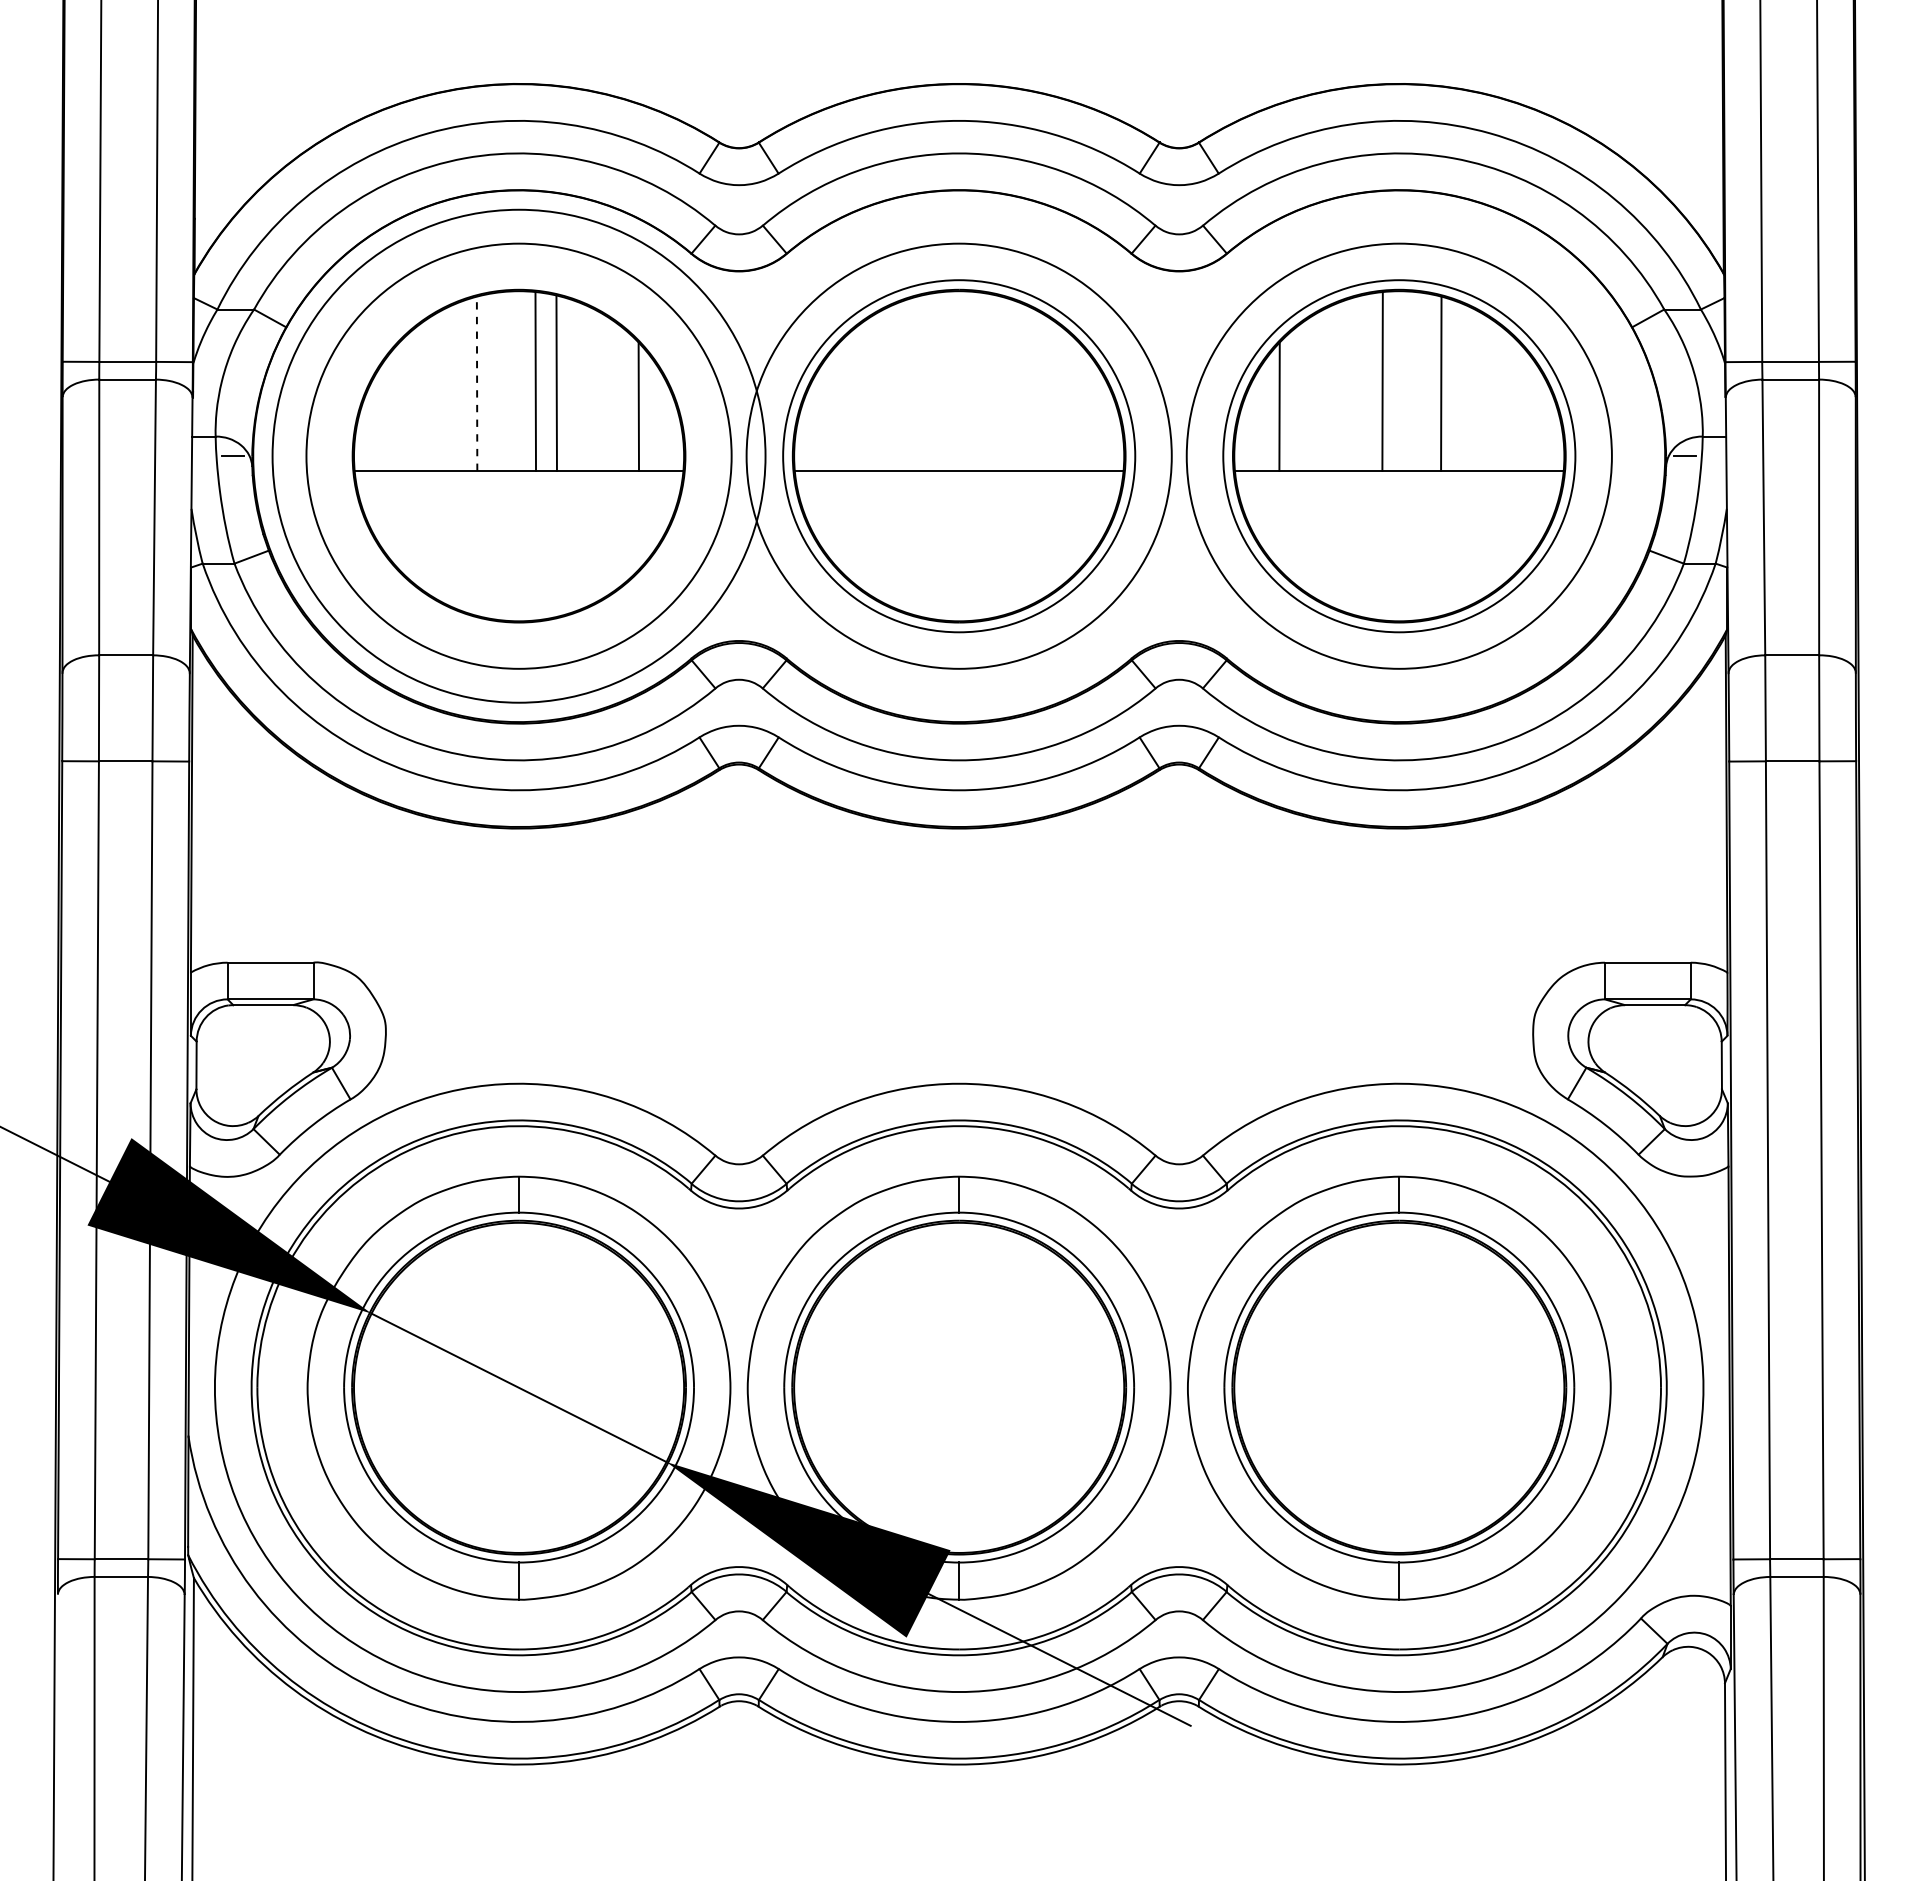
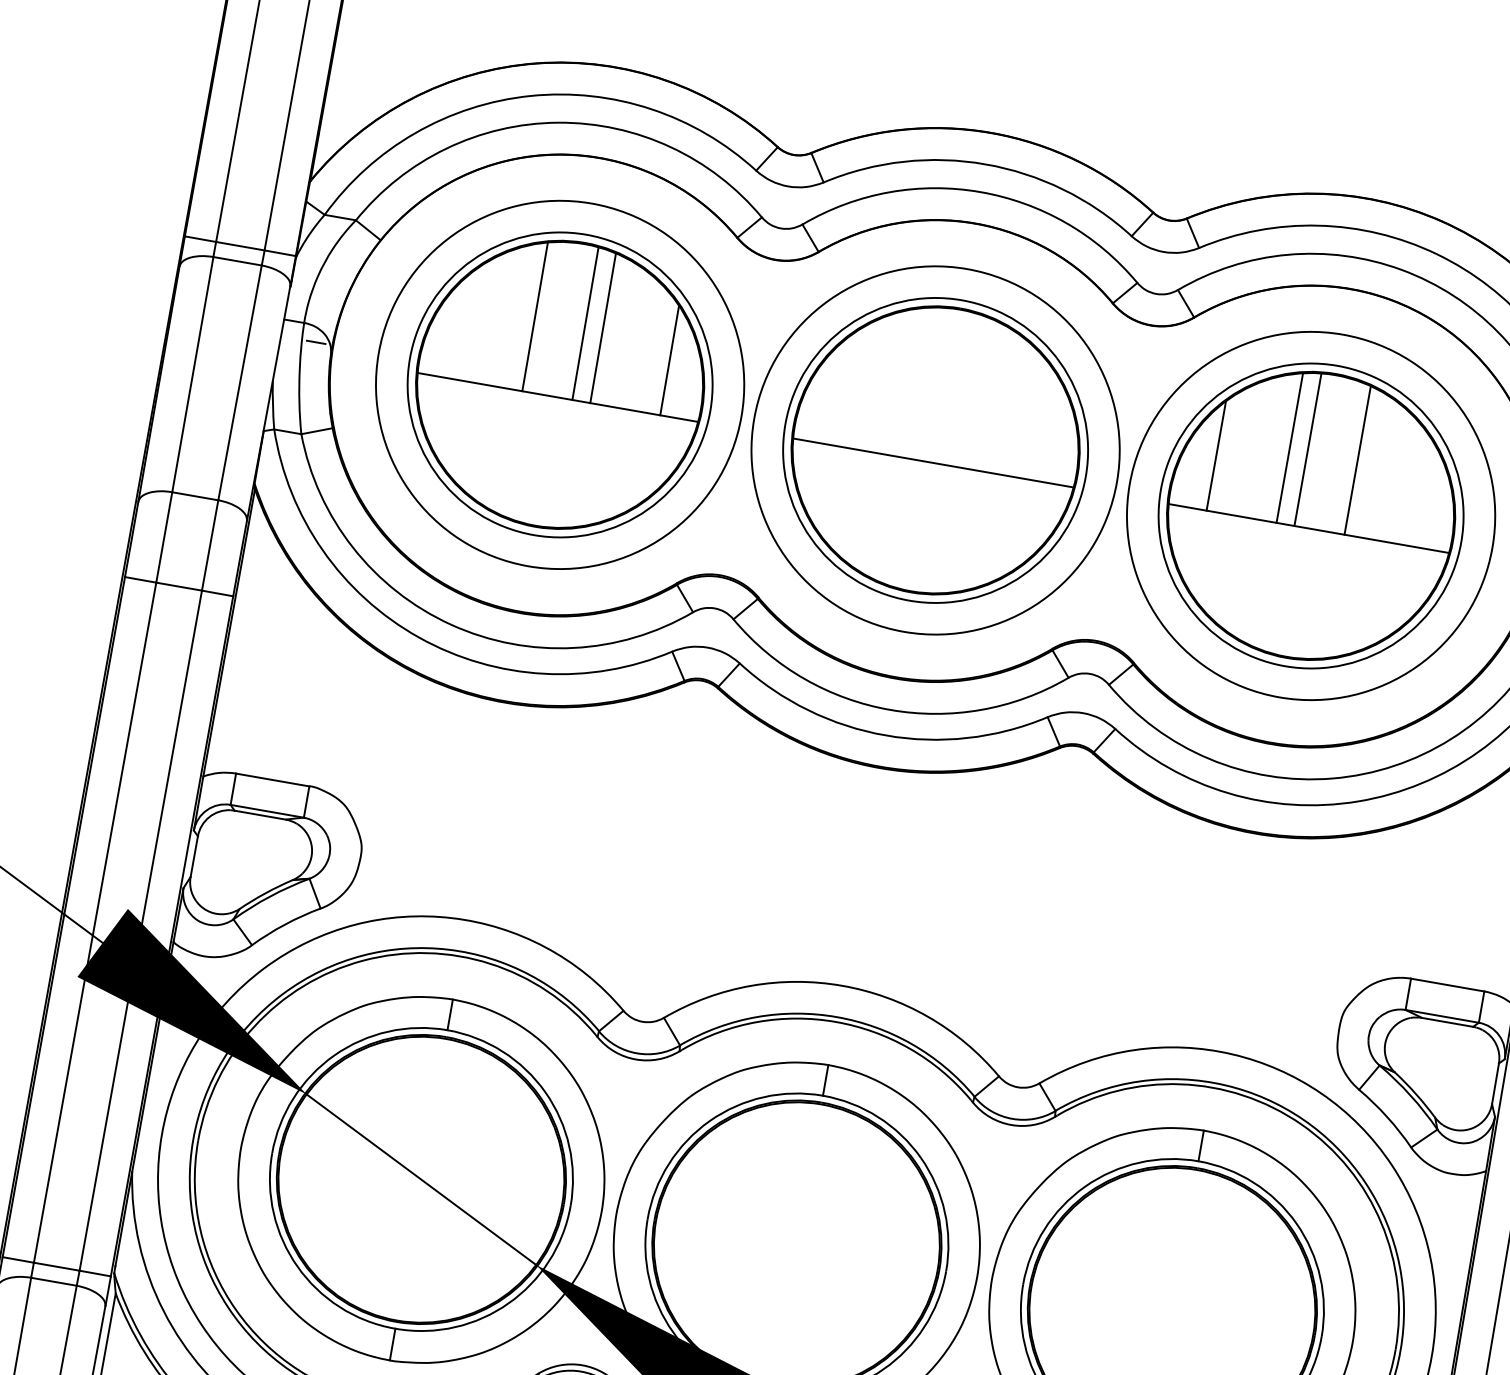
line: (1361, 382) -> (1289, 447), added
line: (477, 384) -> (535, 317), dashed -> solid
circle: (519, 456) -> (560, 385), size x0.71

